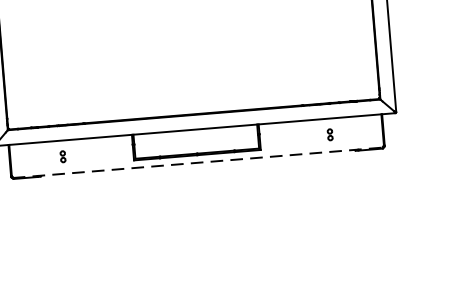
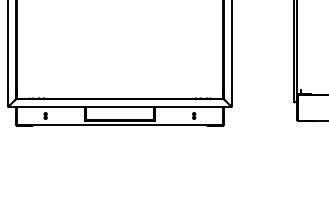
line: (199, 162) -> (120, 125), dashed -> solid

